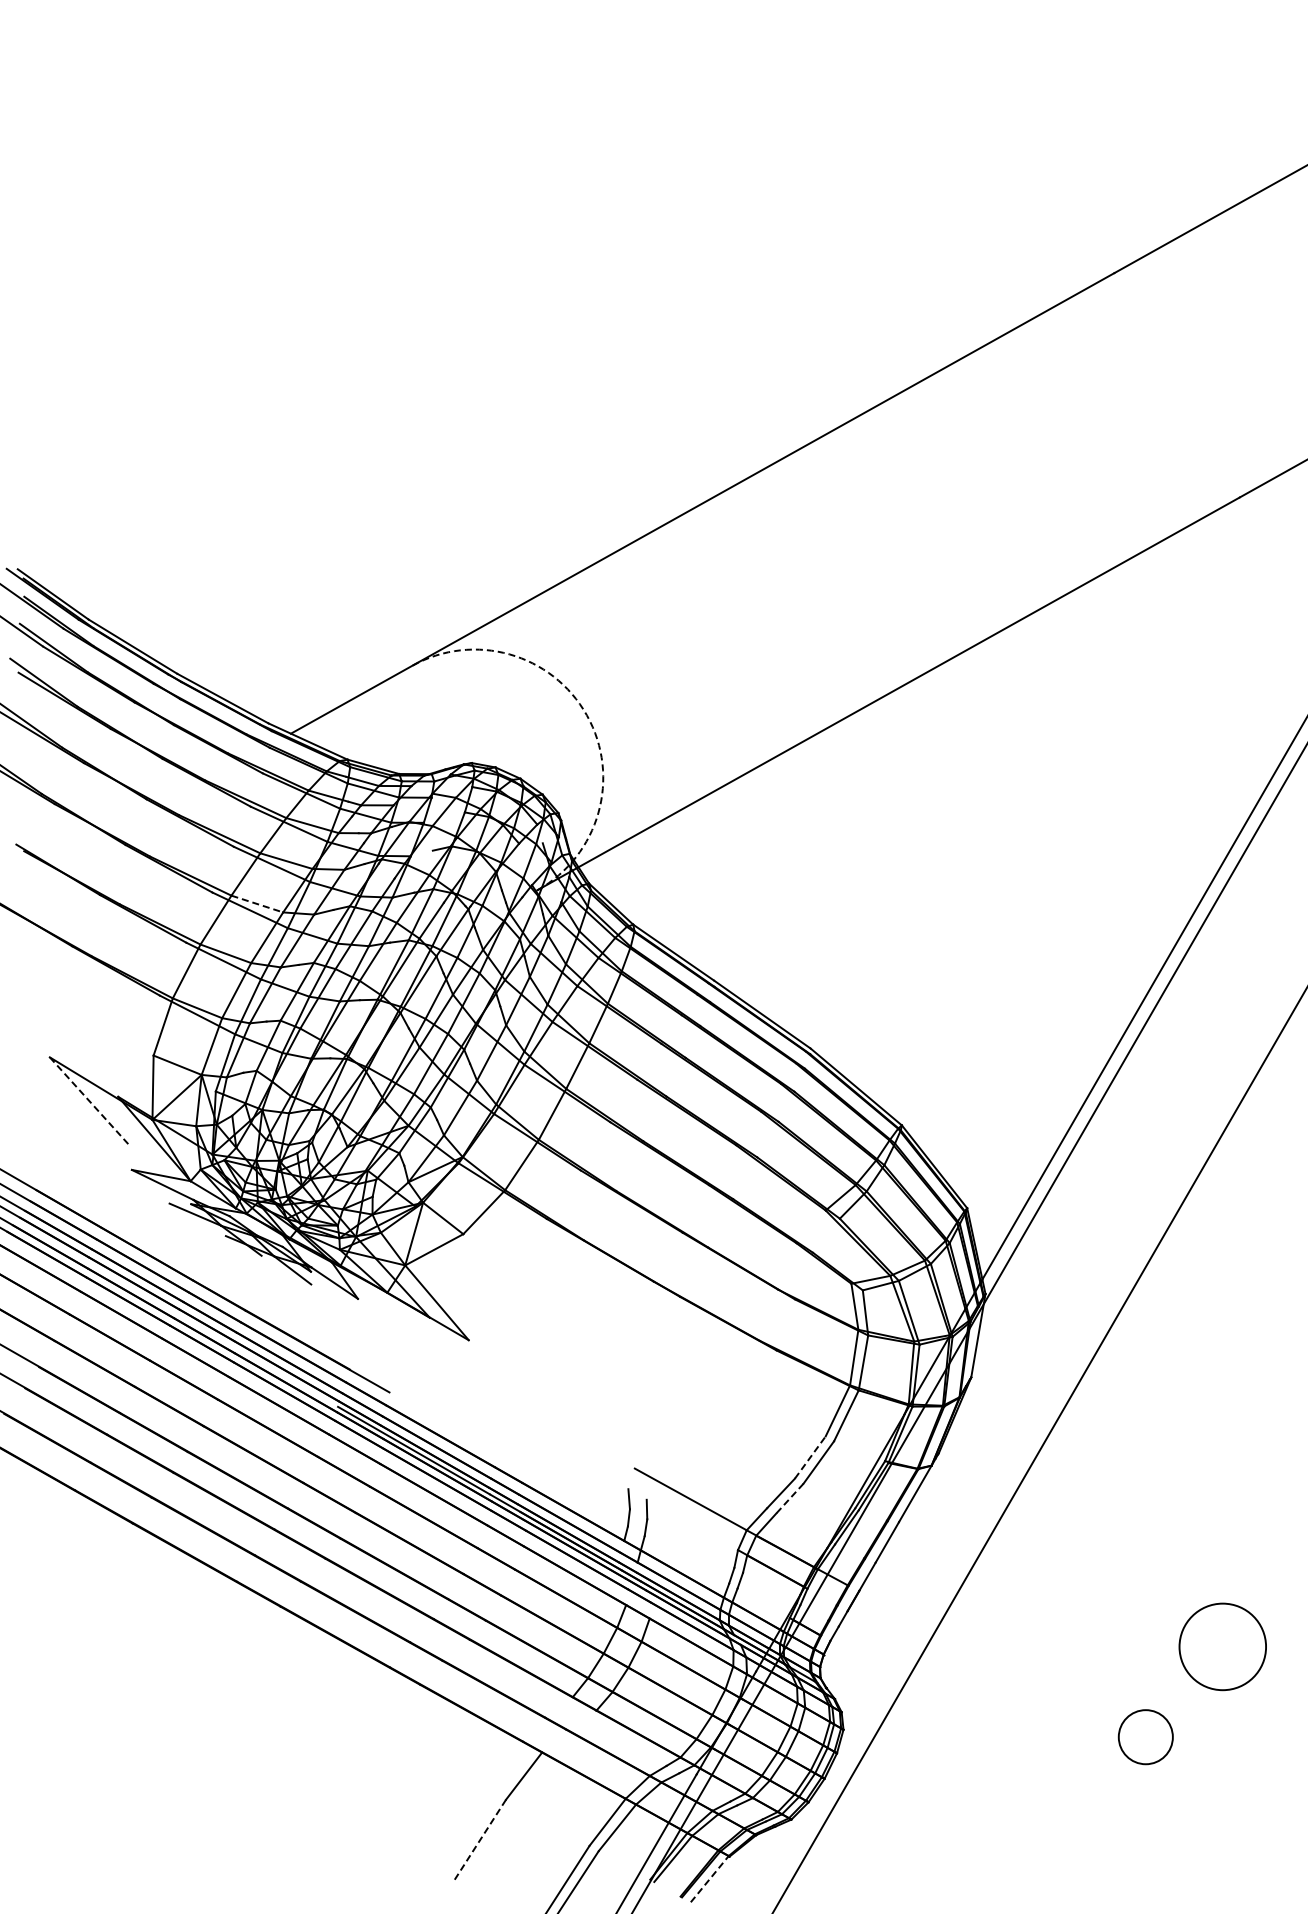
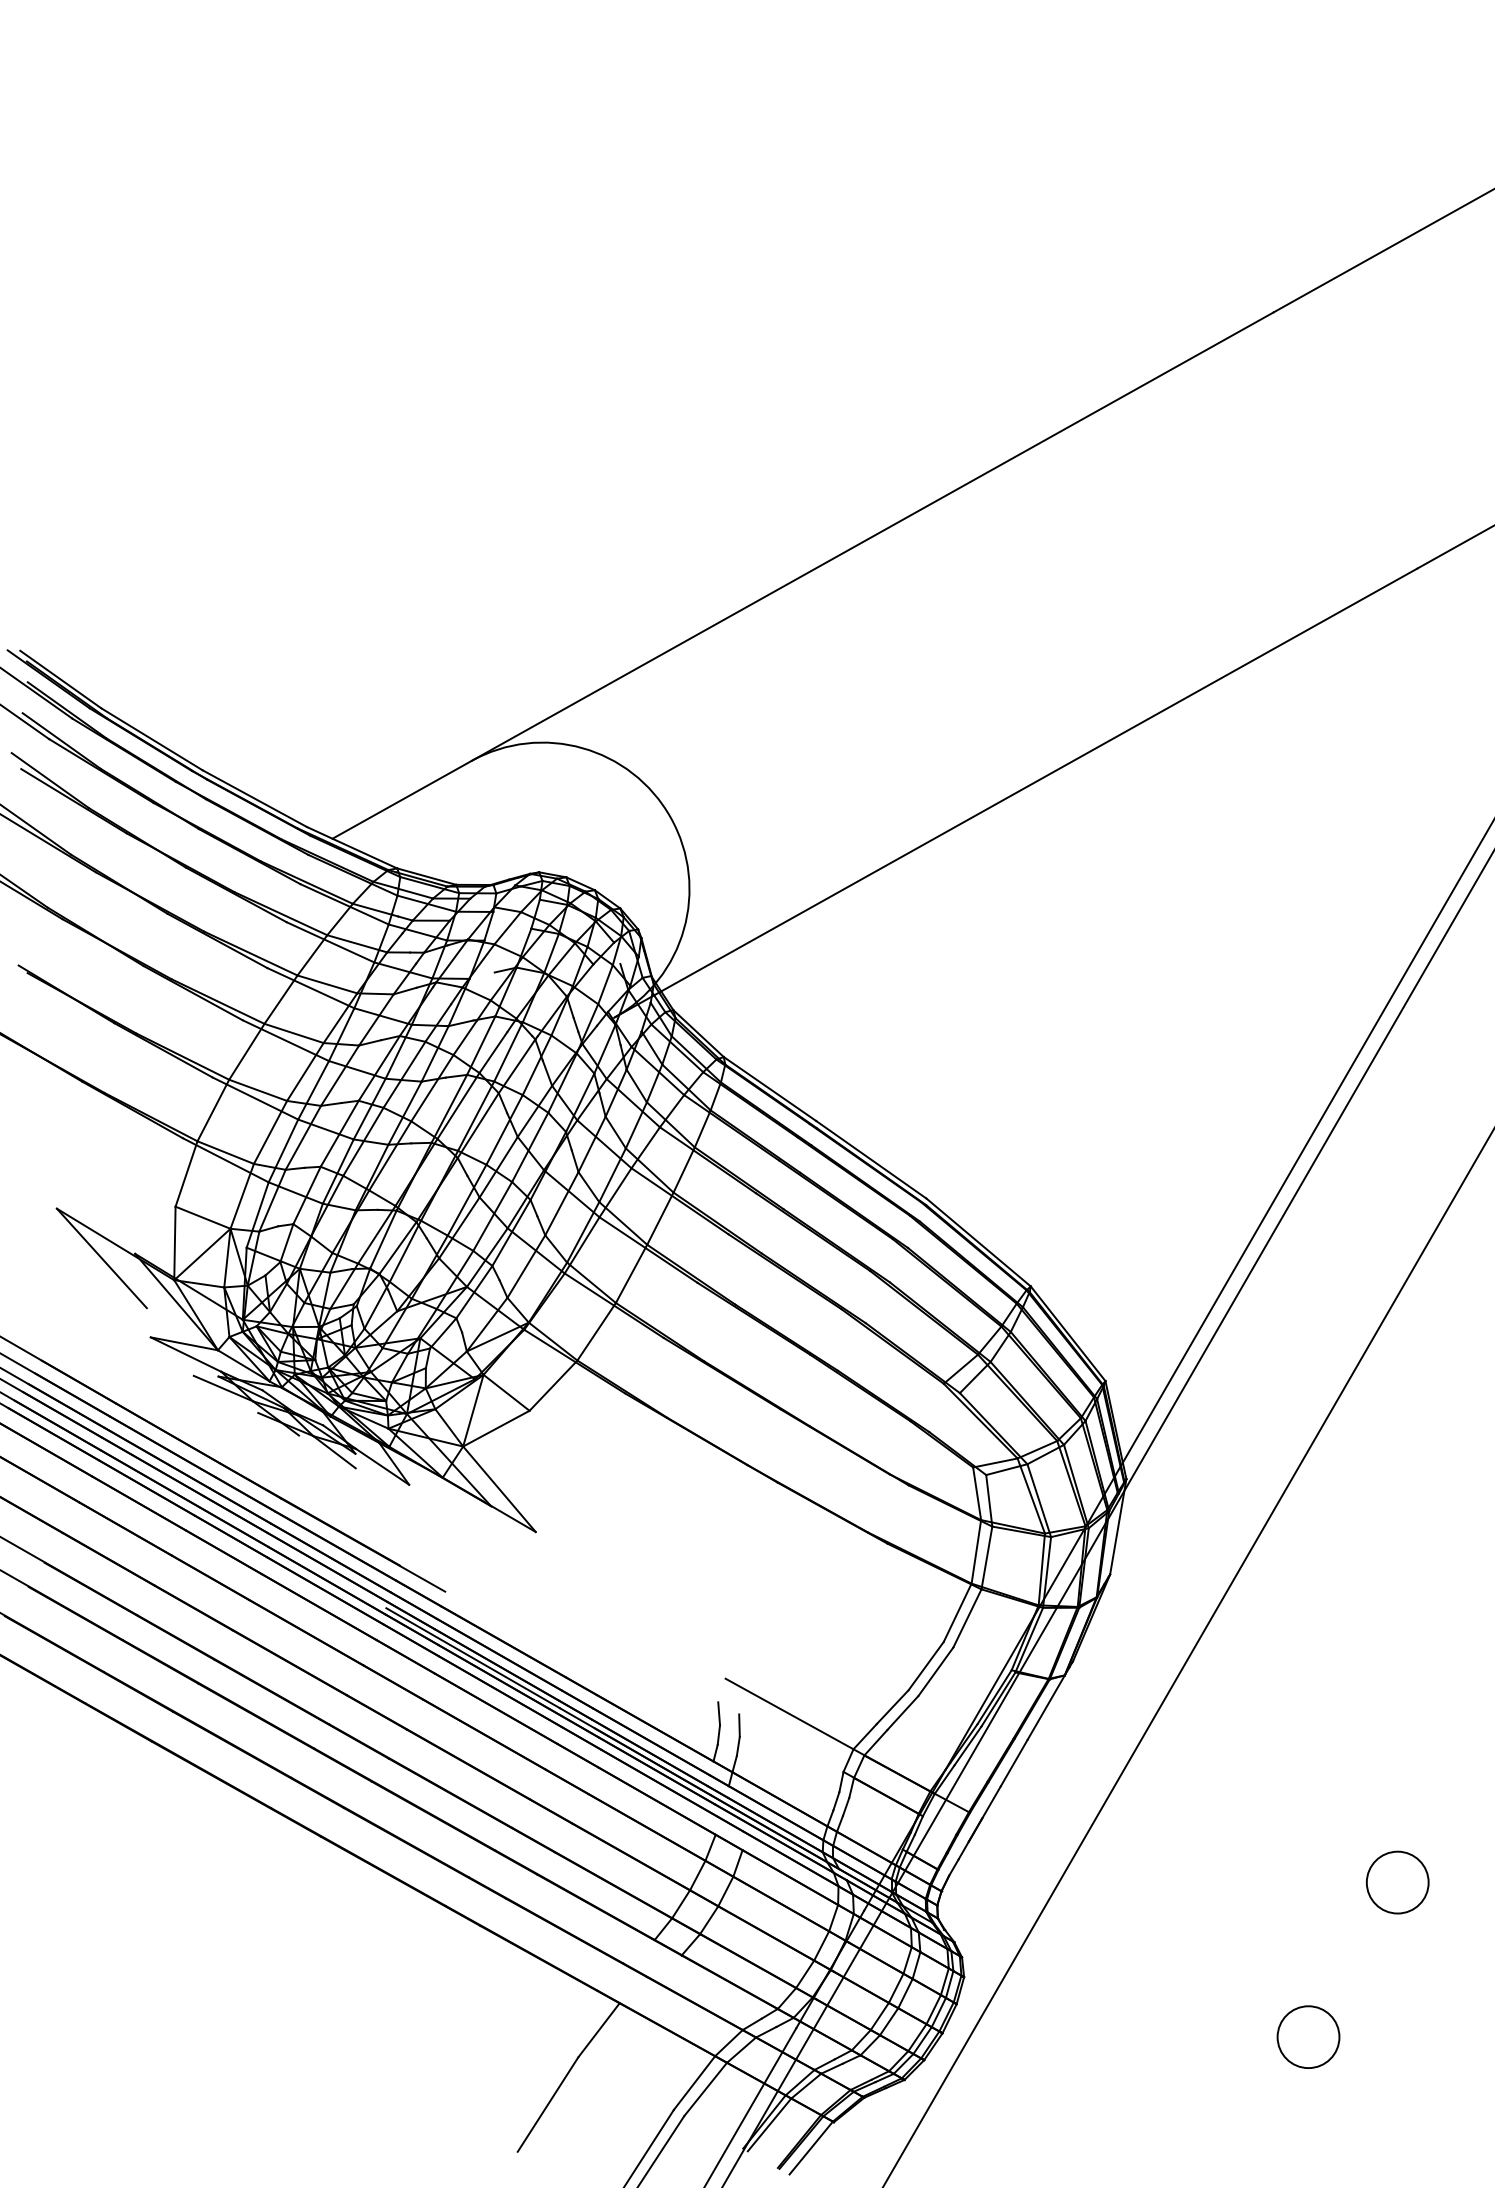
arc: (586, 715) -> (670, 817), dashed -> solid
line: (257, 904) -> (294, 1033), dashed -> solid
line: (89, 1100) -> (102, 1258), dashed -> solid
line: (810, 1457) -> (926, 1666), dashed -> solid
line: (789, 1498) -> (902, 1712), dashed -> solid
circle: (1222, 1646) -> (1397, 1882), size x0.62
circle: (1145, 1737) -> (1308, 2037), moved
line: (479, 1841) -> (548, 2104), dashed -> solid
line: (709, 1879) -> (810, 2148), dashed -> solid

